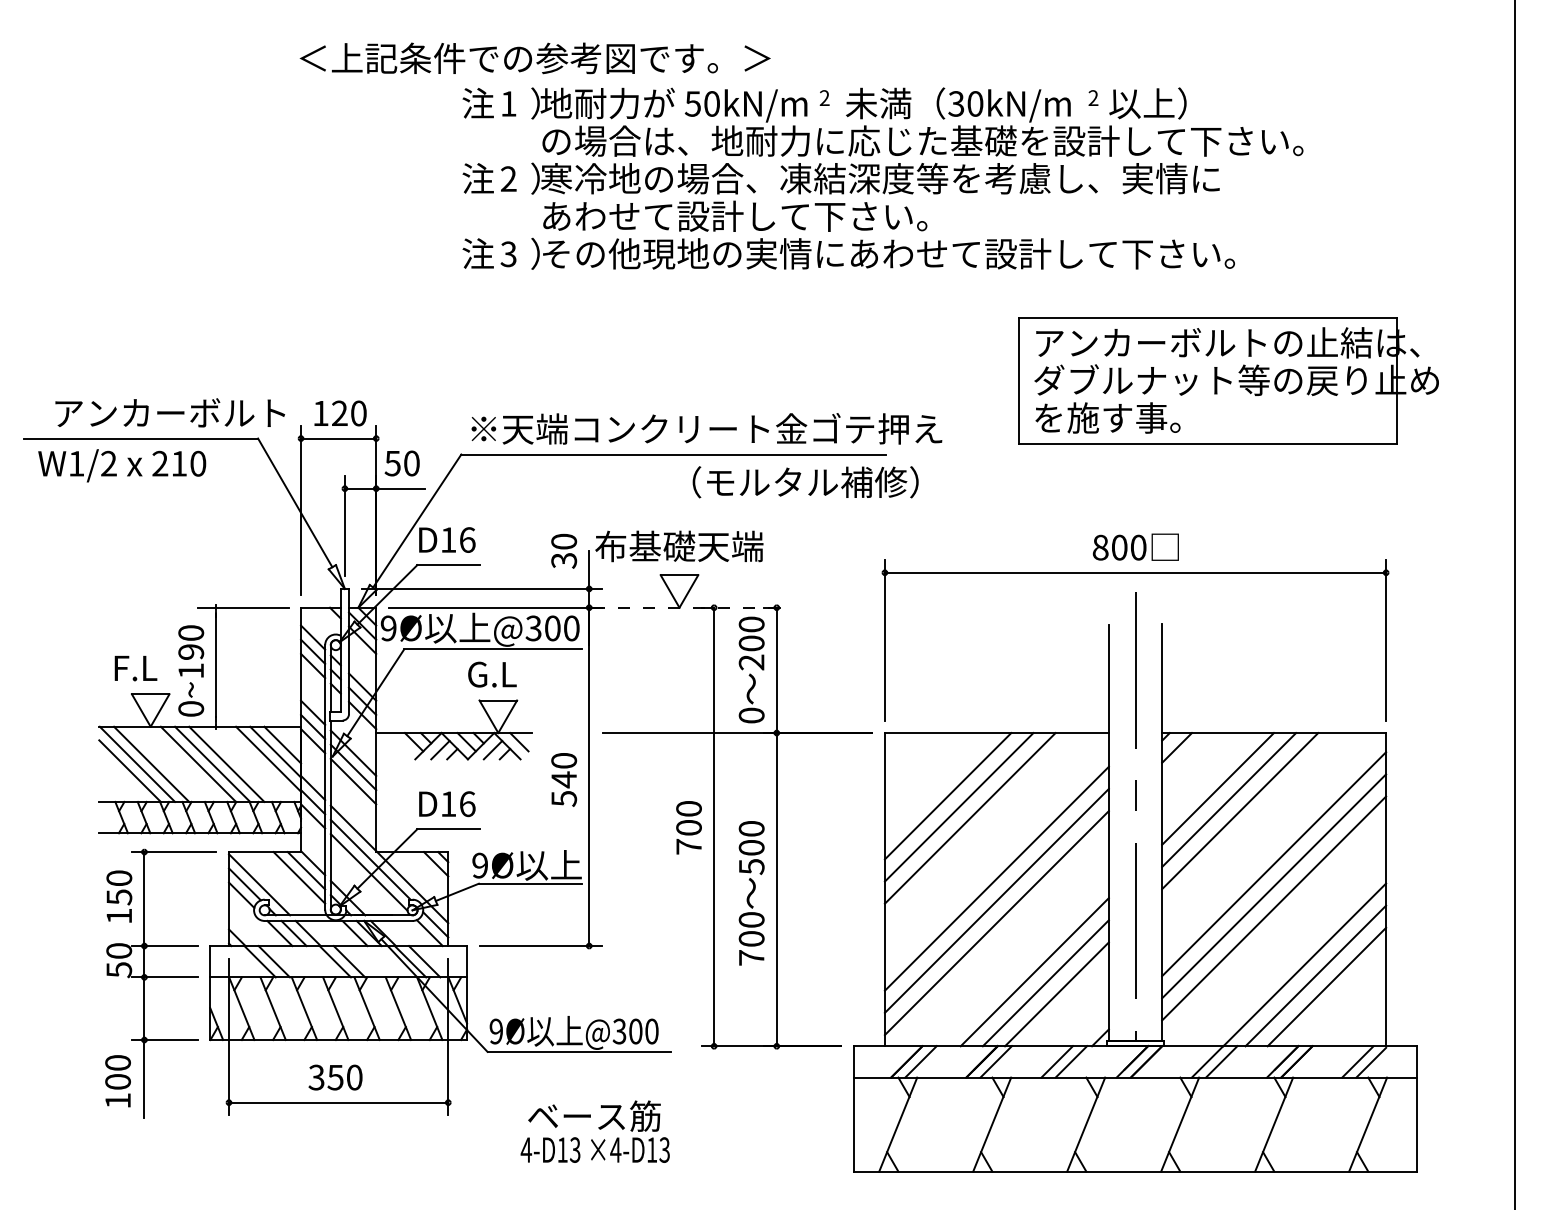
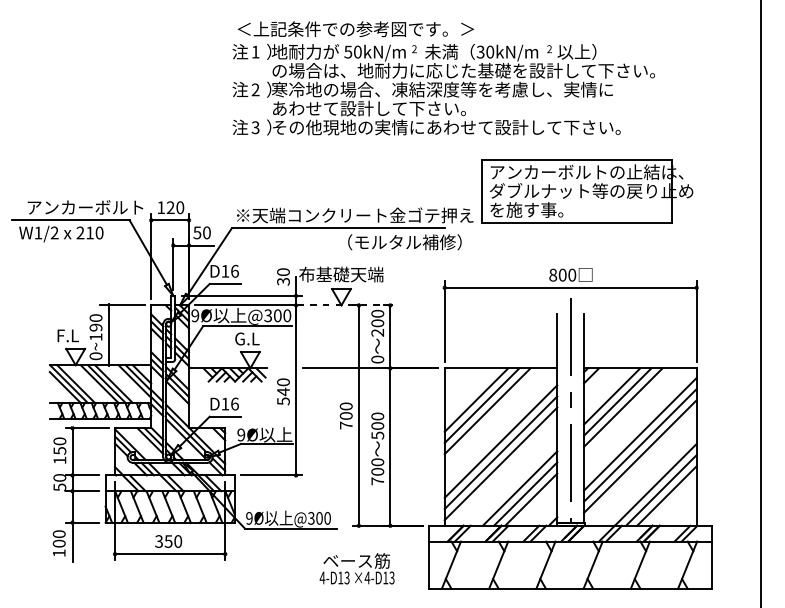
text: (534, 58) -> (355, 29), moved
part: (1228, 381) -> (587, 191), moved
text: (593, 1131) -> (356, 568), moved

